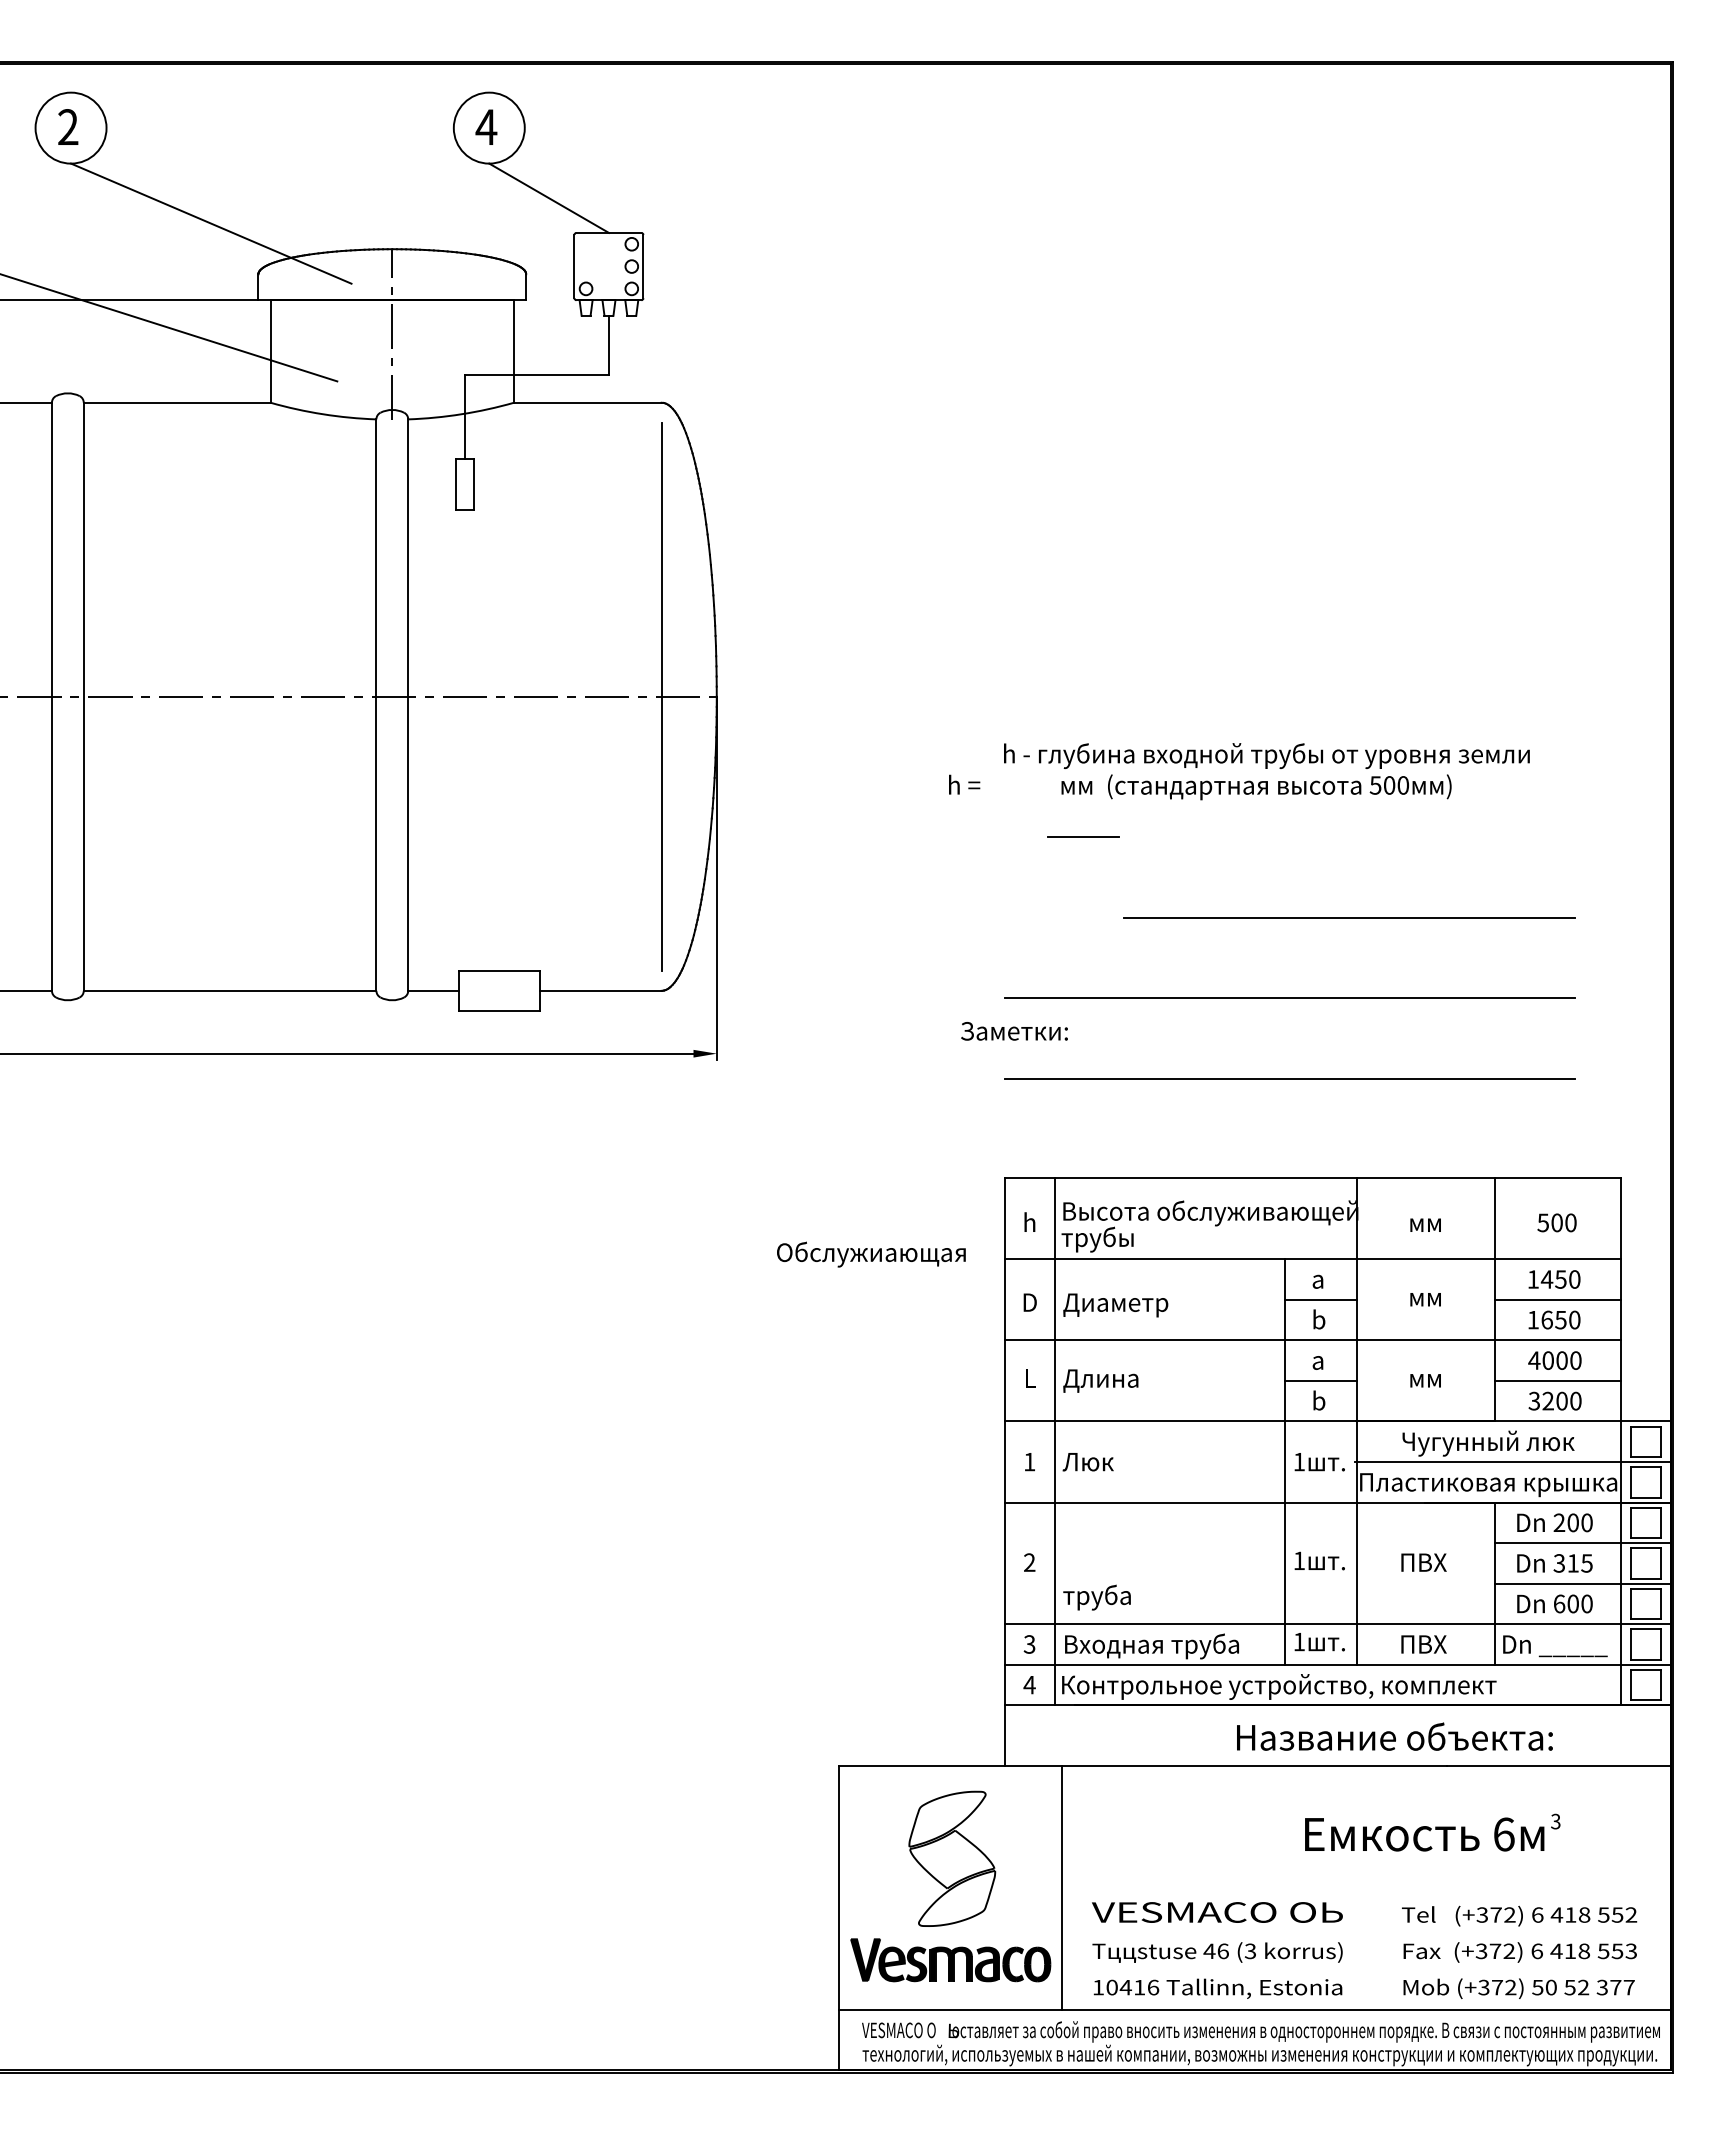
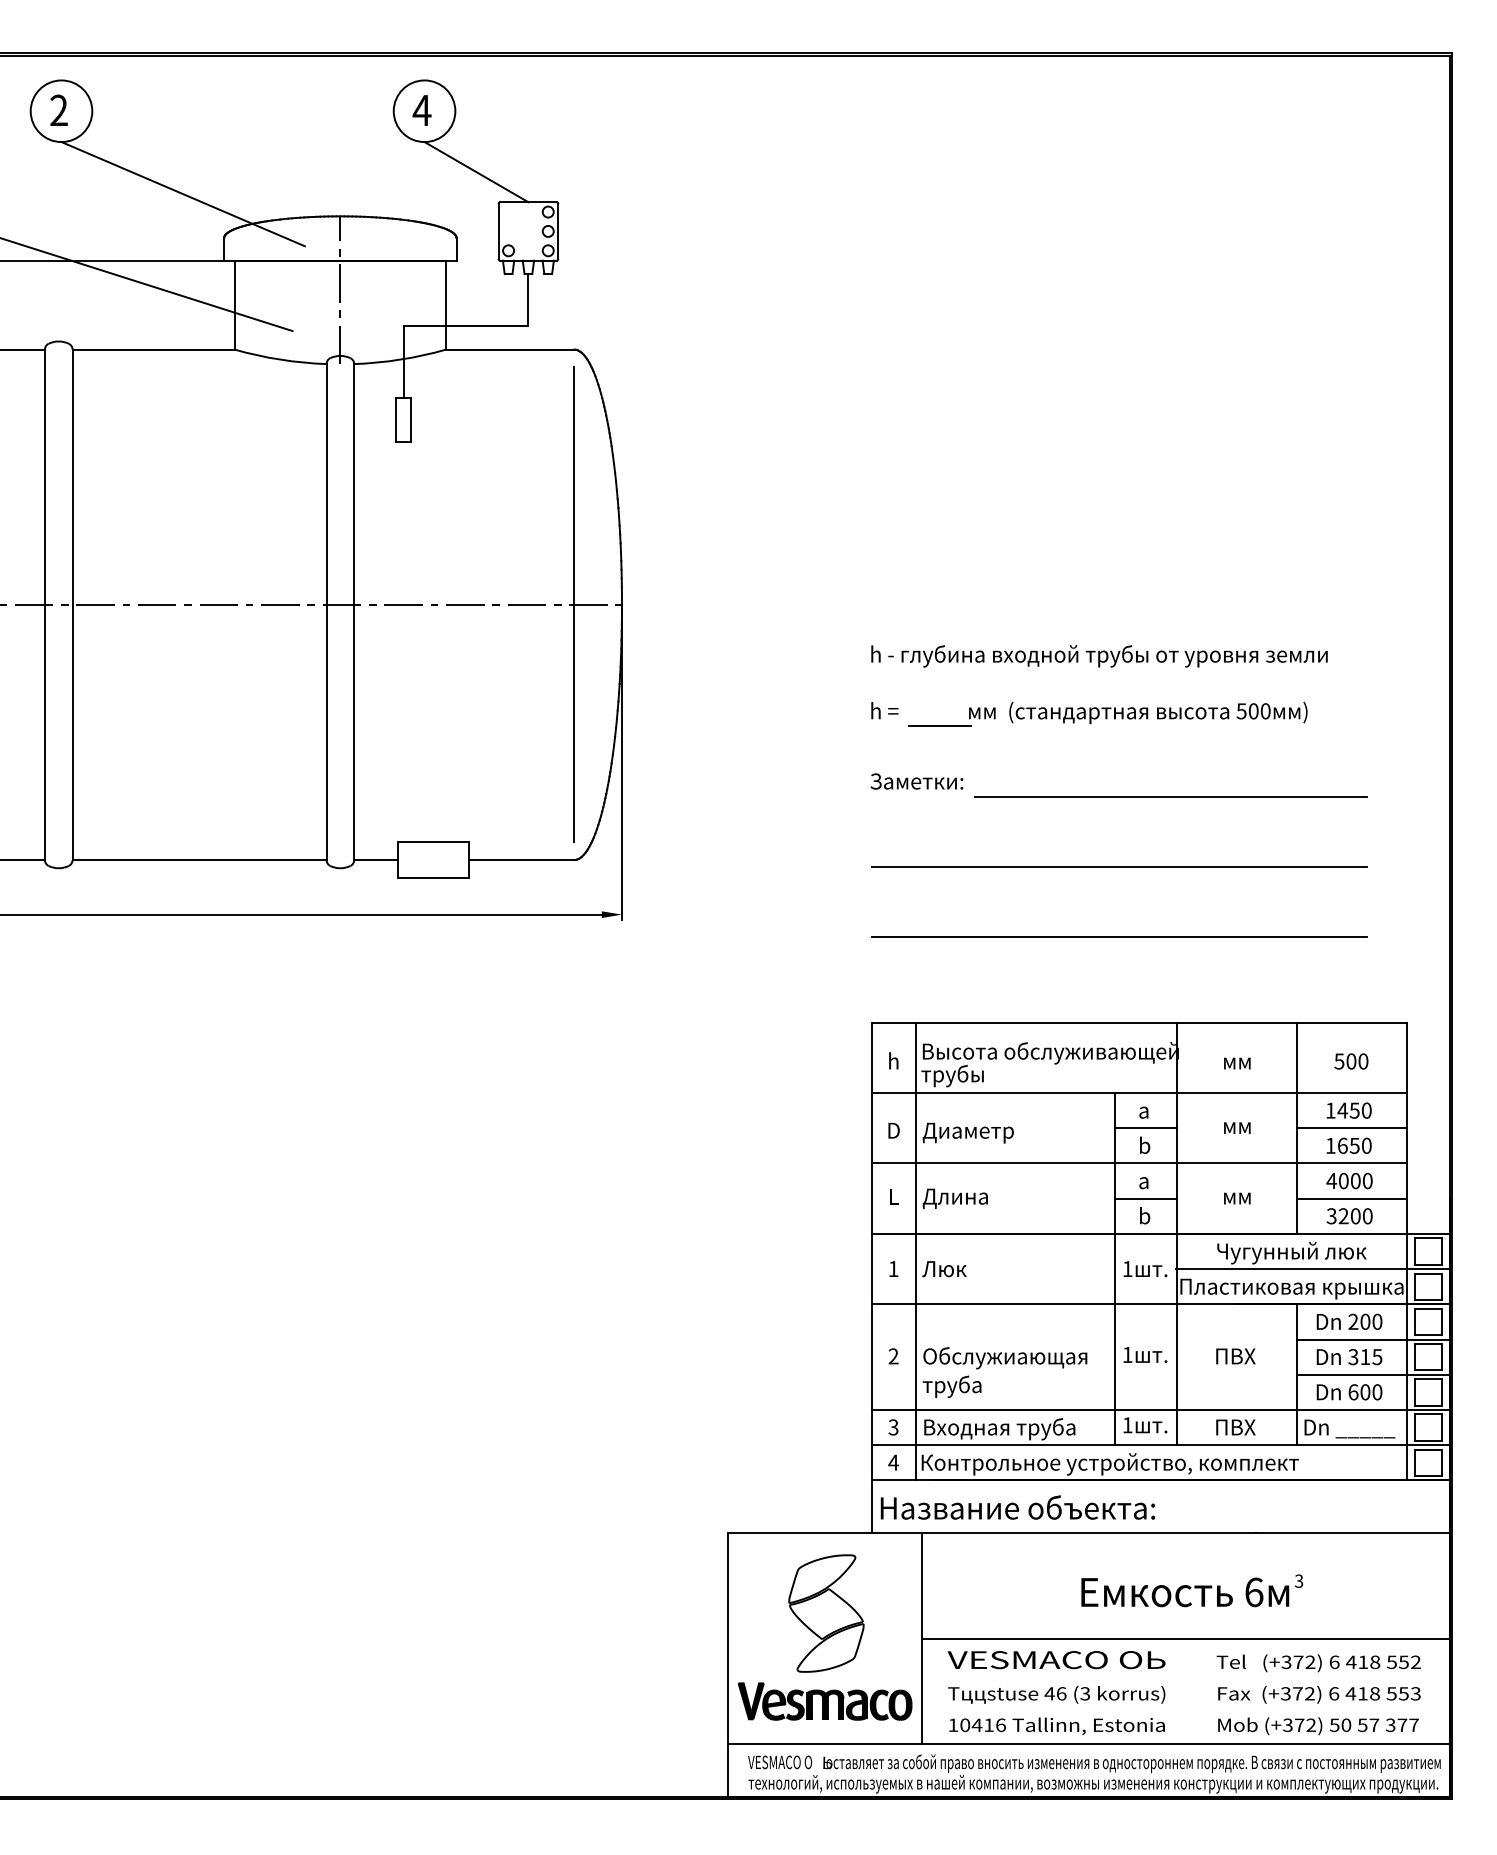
text: (1200, 787) -> (1089, 713), moved
text: (1014, 1031) -> (916, 781), moved
text: (871, 1254) -> (1005, 1358), moved
text: (1394, 1736) -> (1017, 1507), moved
text: (1432, 1832) -> (1192, 1590), moved
line: (1366, 1887) -> (1185, 1638), added
text: (1583, 1987) -> (1374, 1725), 52 -> 57

